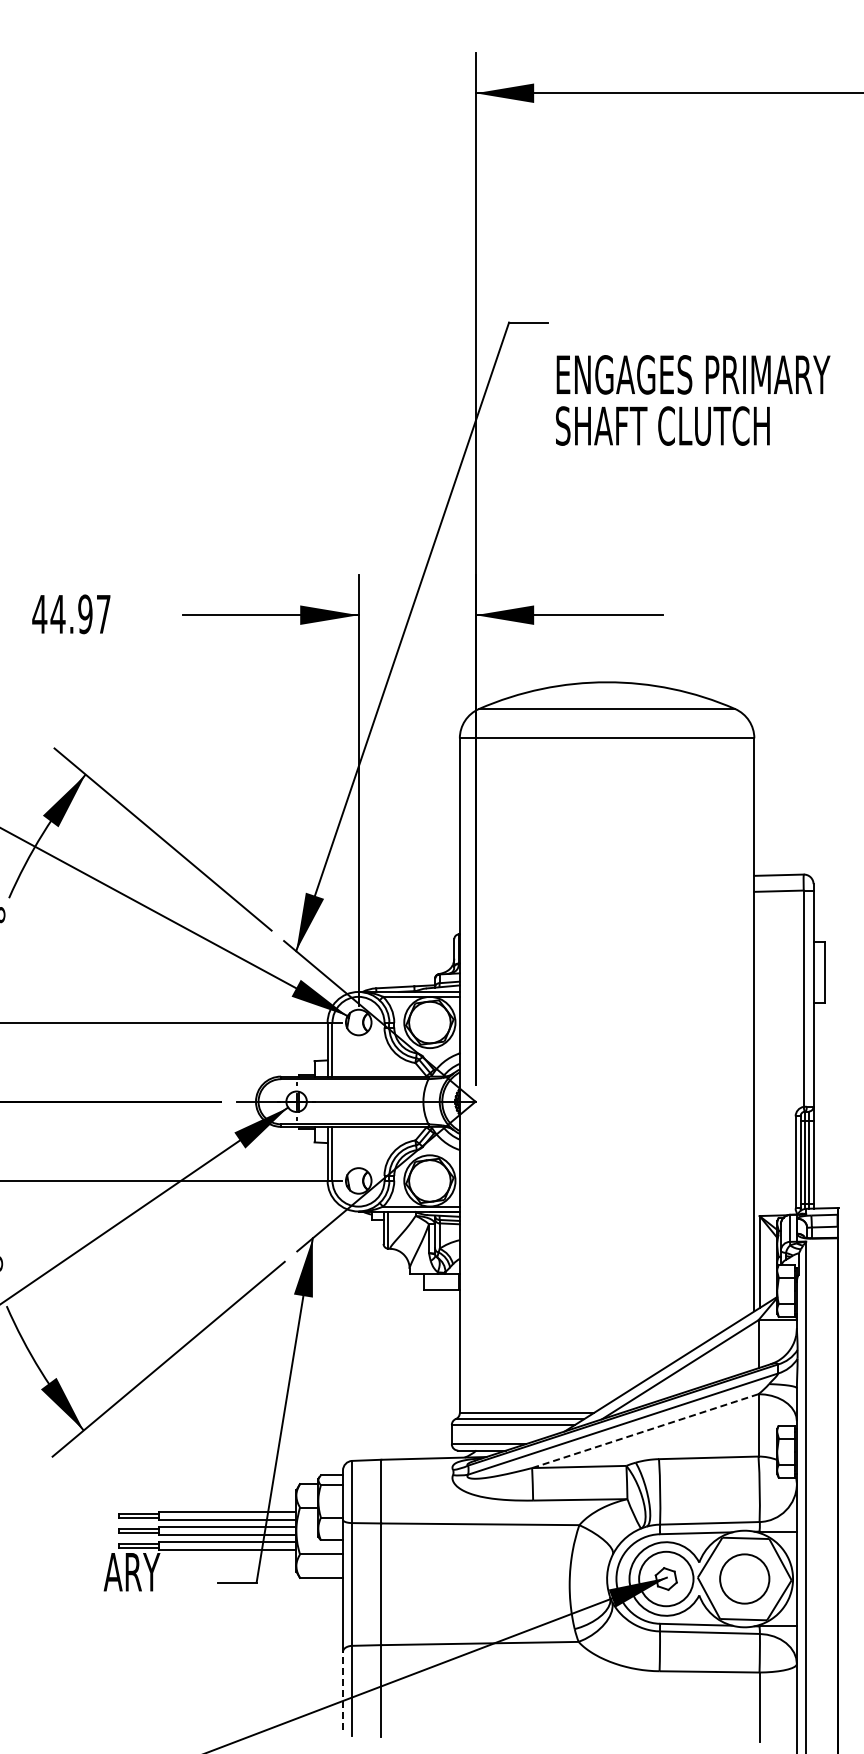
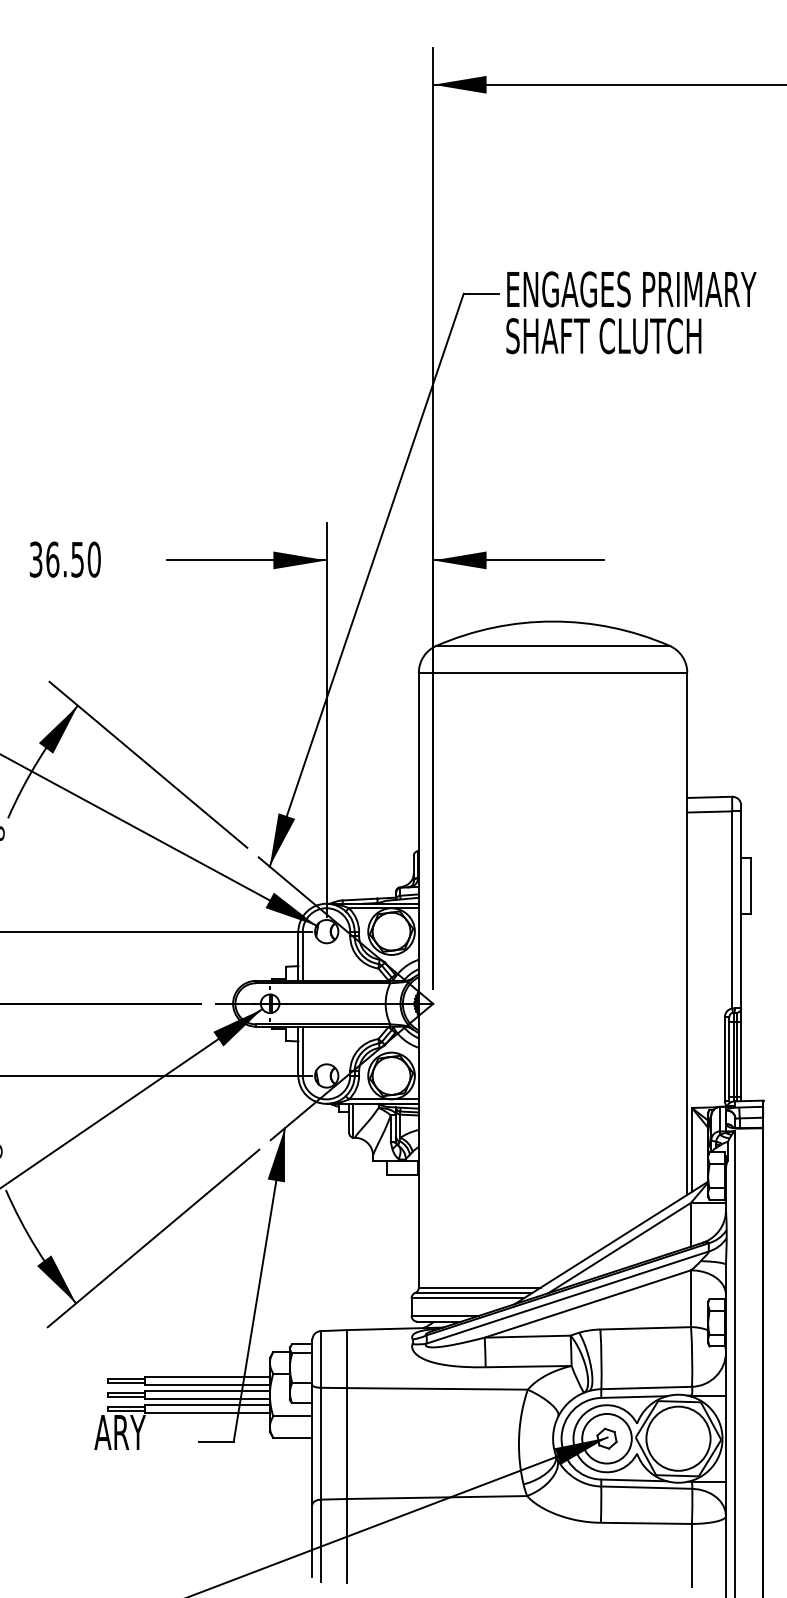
text: (693, 400) -> (631, 312), moved
text: (71, 614) -> (64, 559), 44.97 -> 36.50
line: (644, 1431) -> (587, 1304), dashed -> solid
circle: (744, 1578) -> (678, 1438), size x1.43
line: (342, 1690) -> (311, 1540), dashed -> solid

